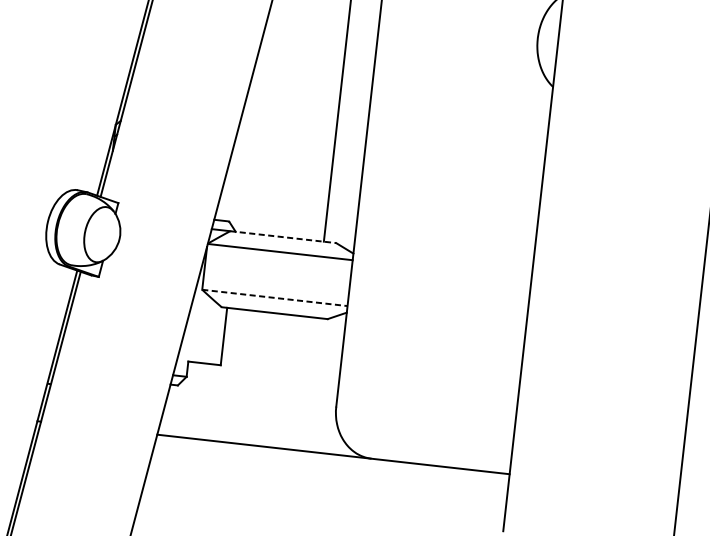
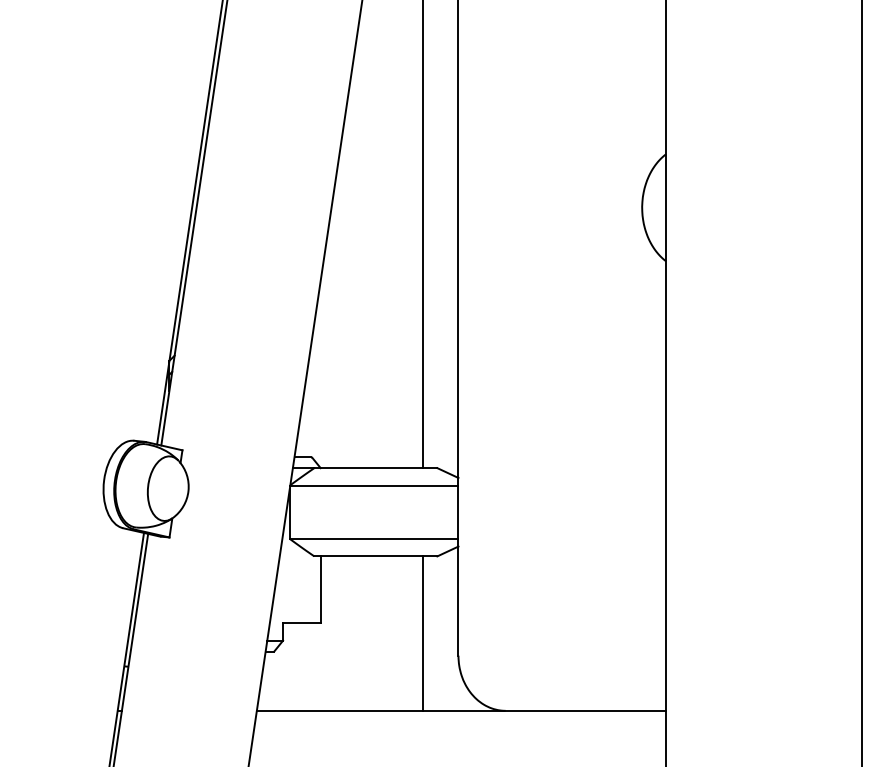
line: (282, 237) -> (375, 468), dashed -> solid
line: (275, 297) -> (374, 538), dashed -> solid
line: (308, 384) -> (423, 633), added

